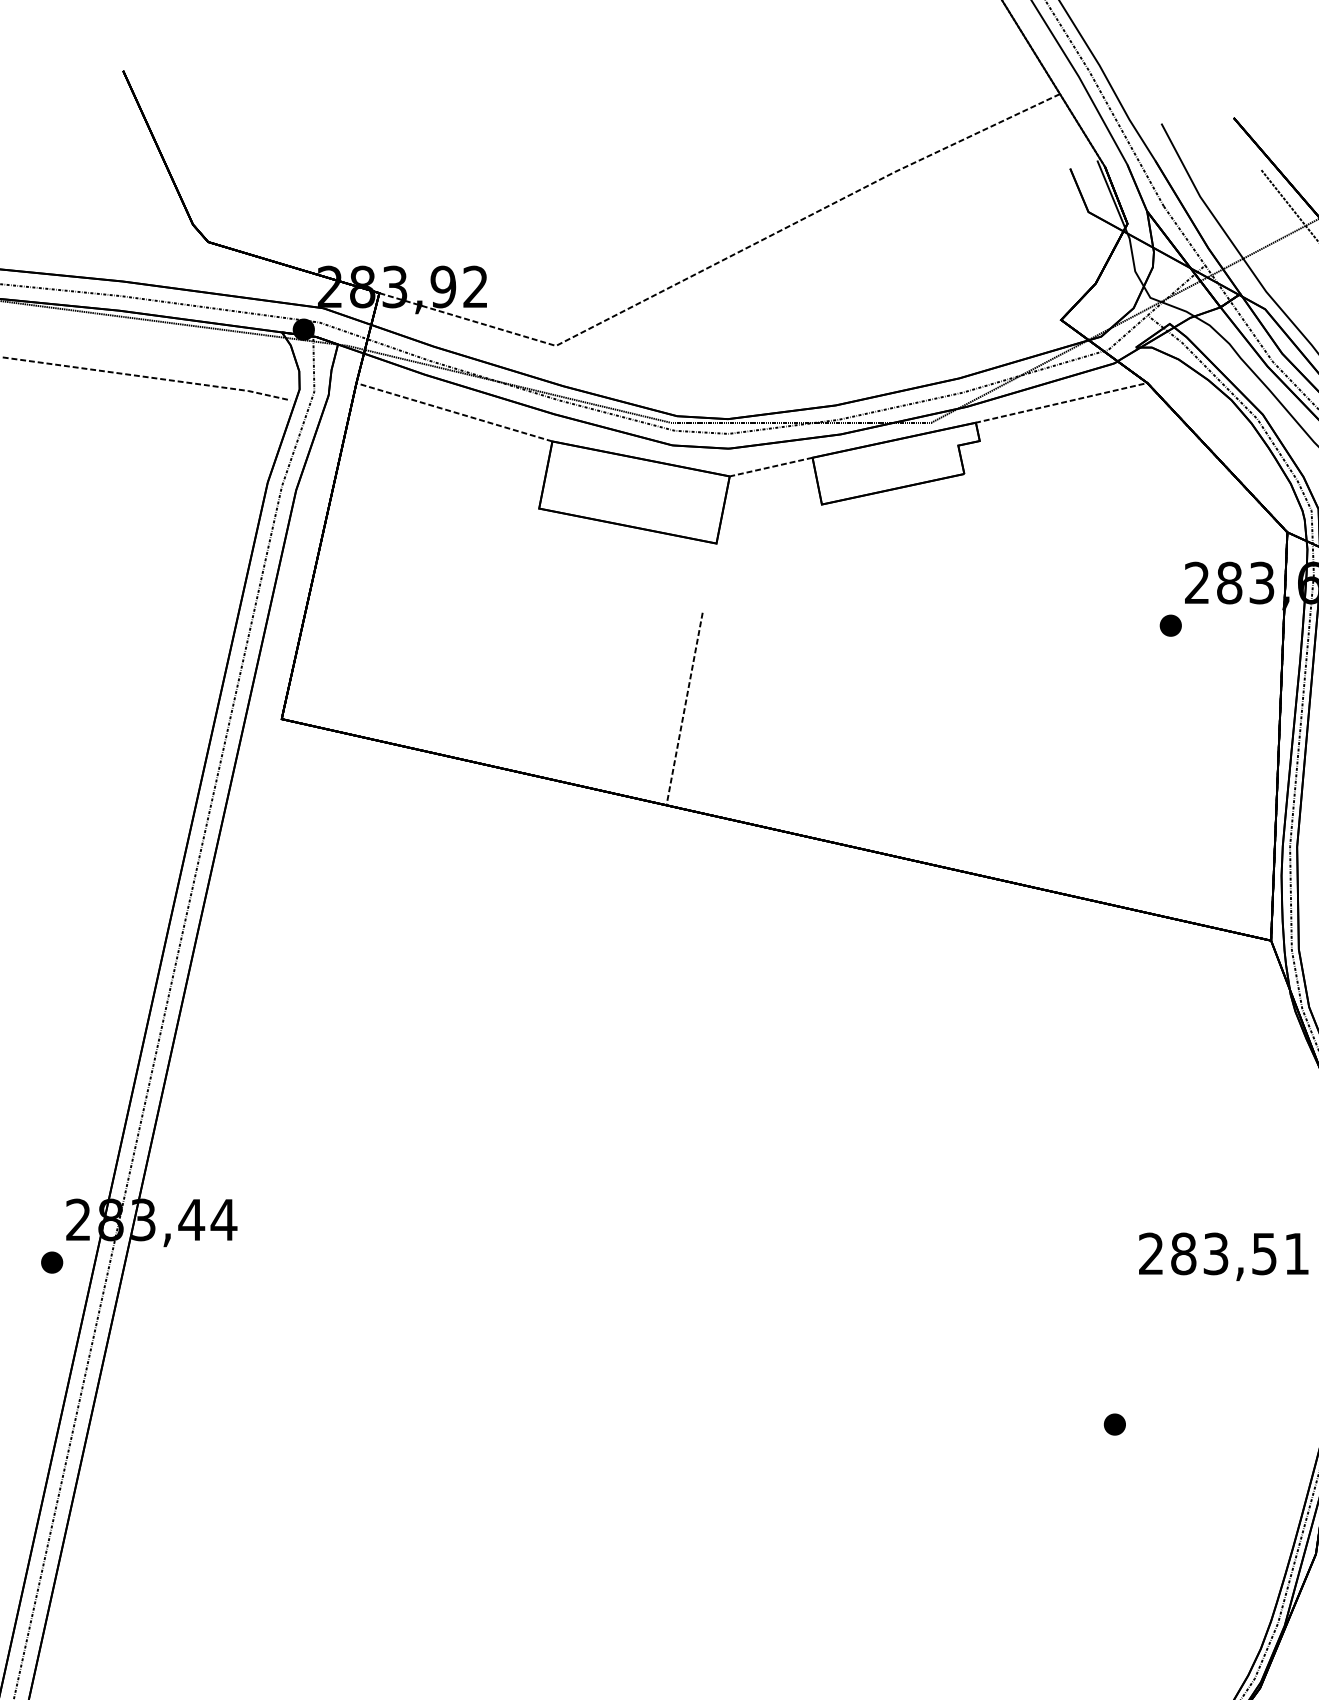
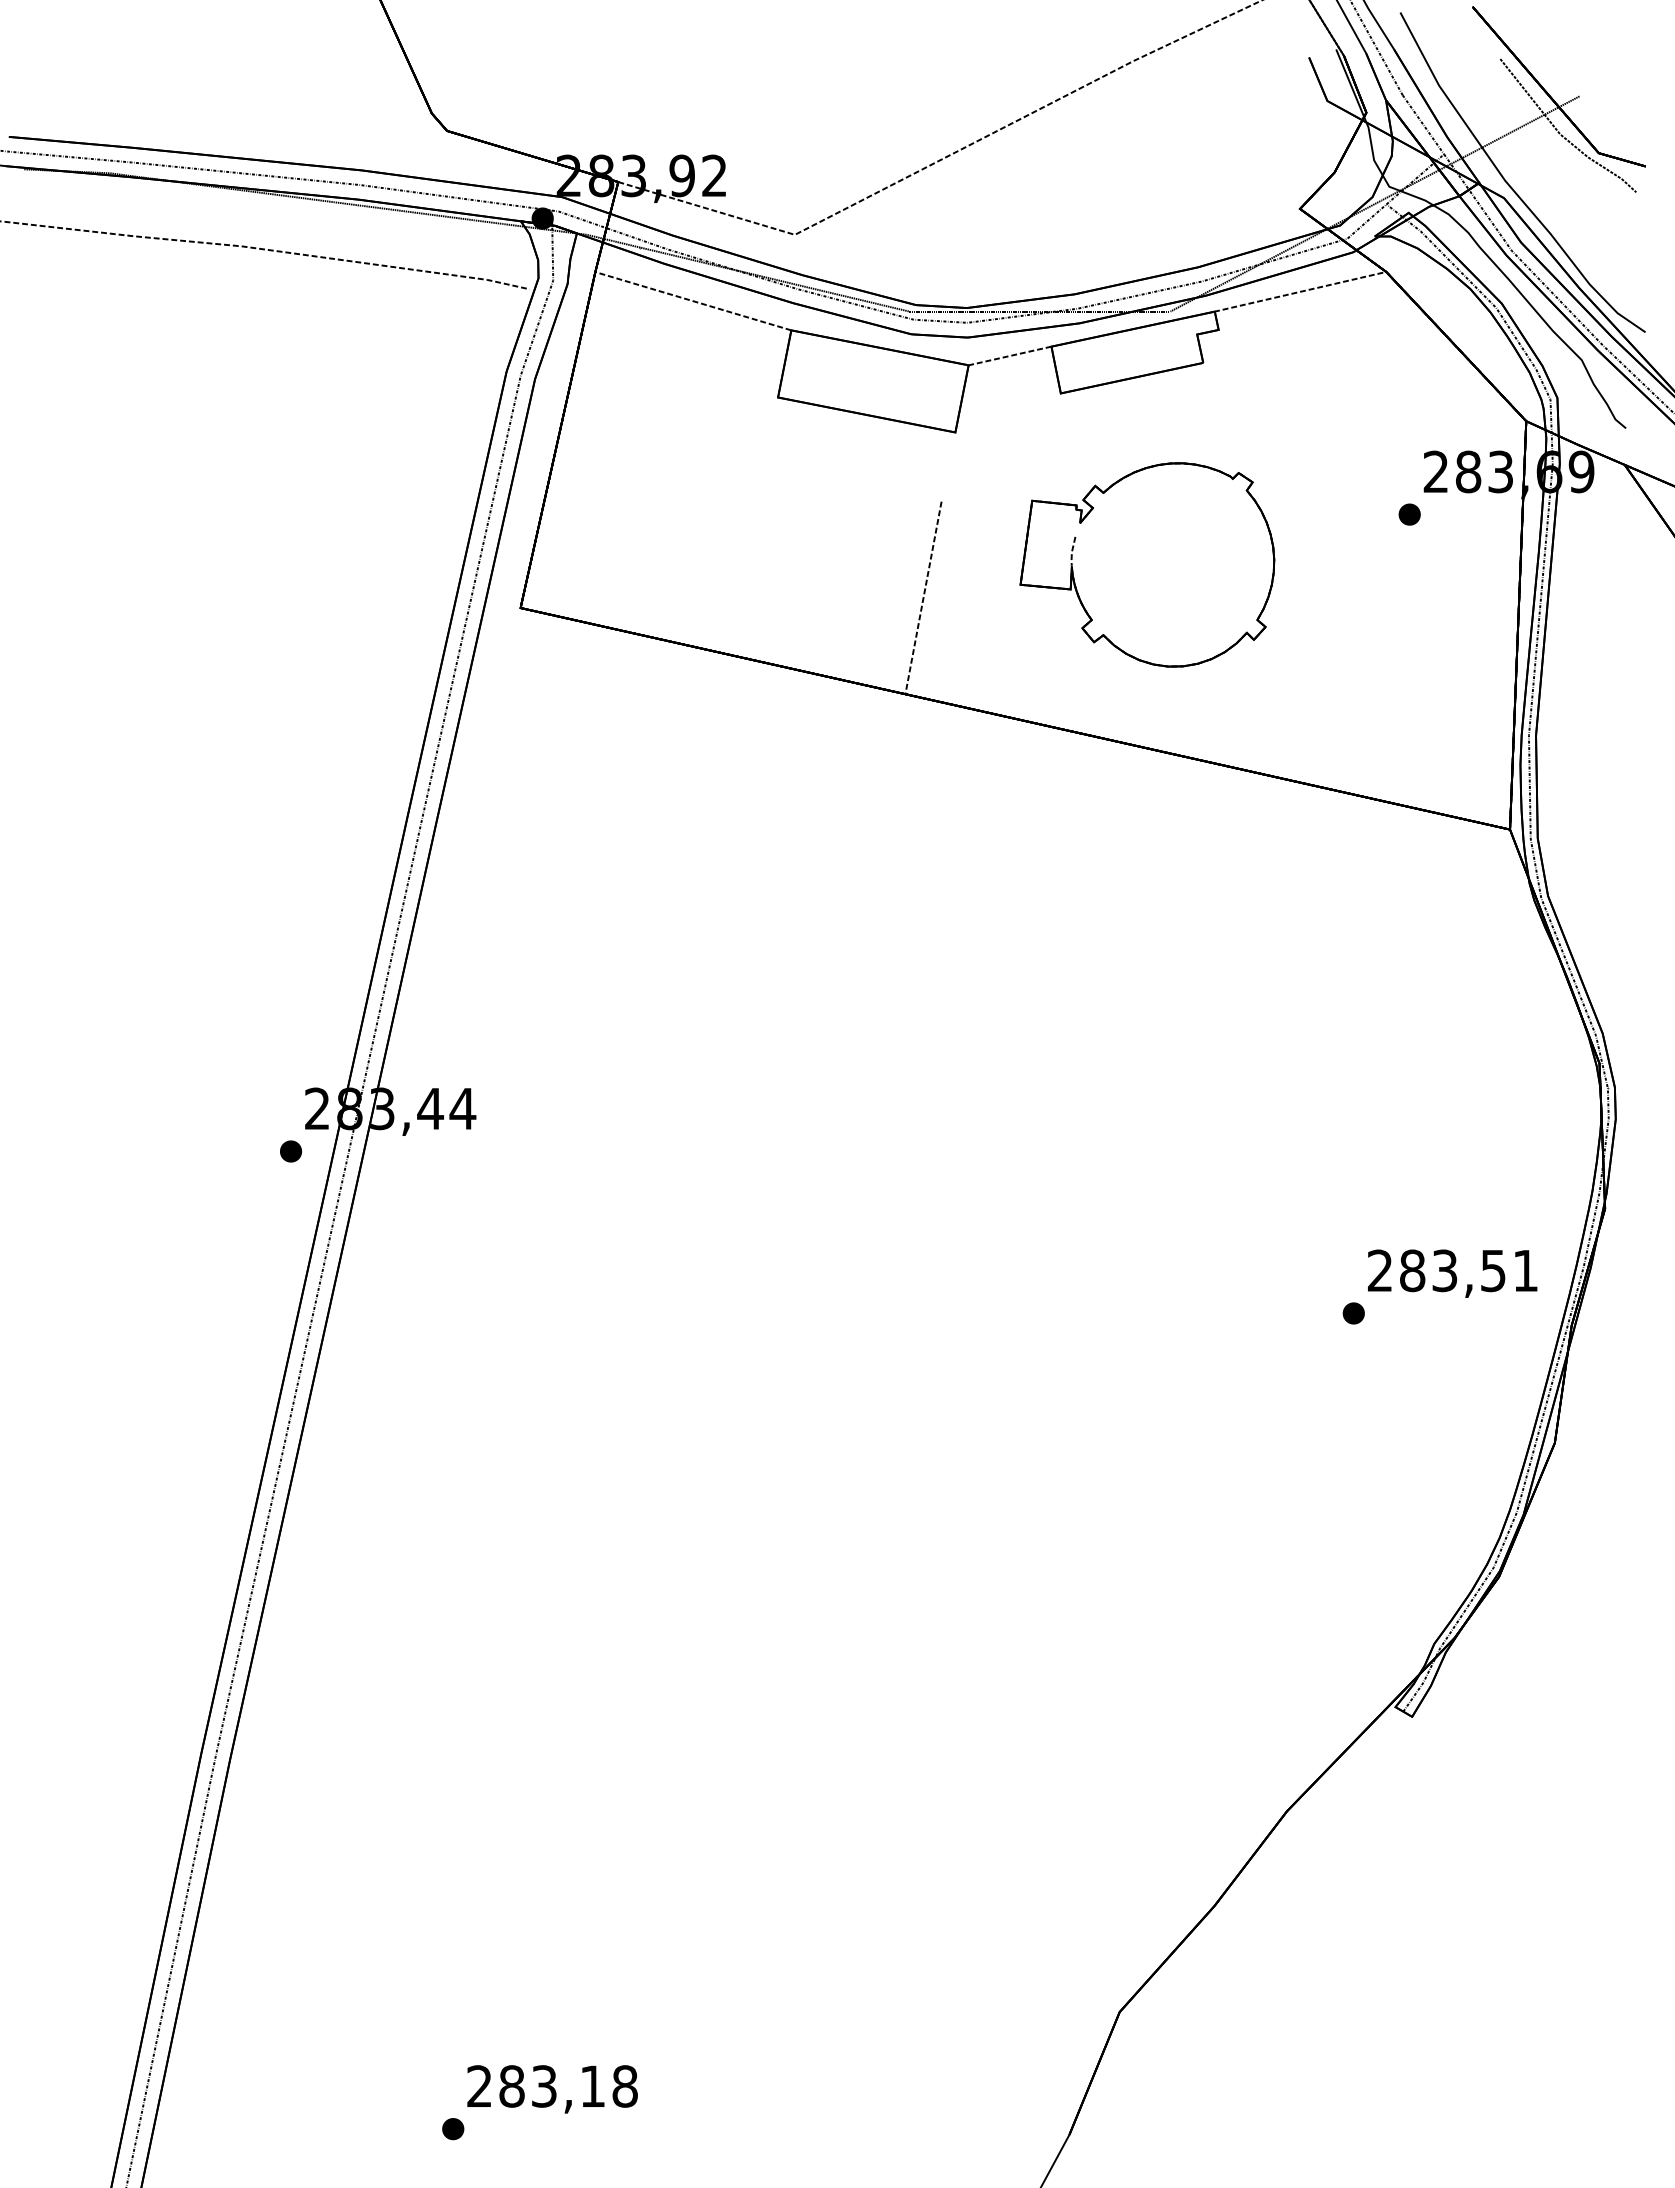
part: (908, 675) -> (1147, 564), added
text: (1223, 1256) -> (1452, 1273), moved

